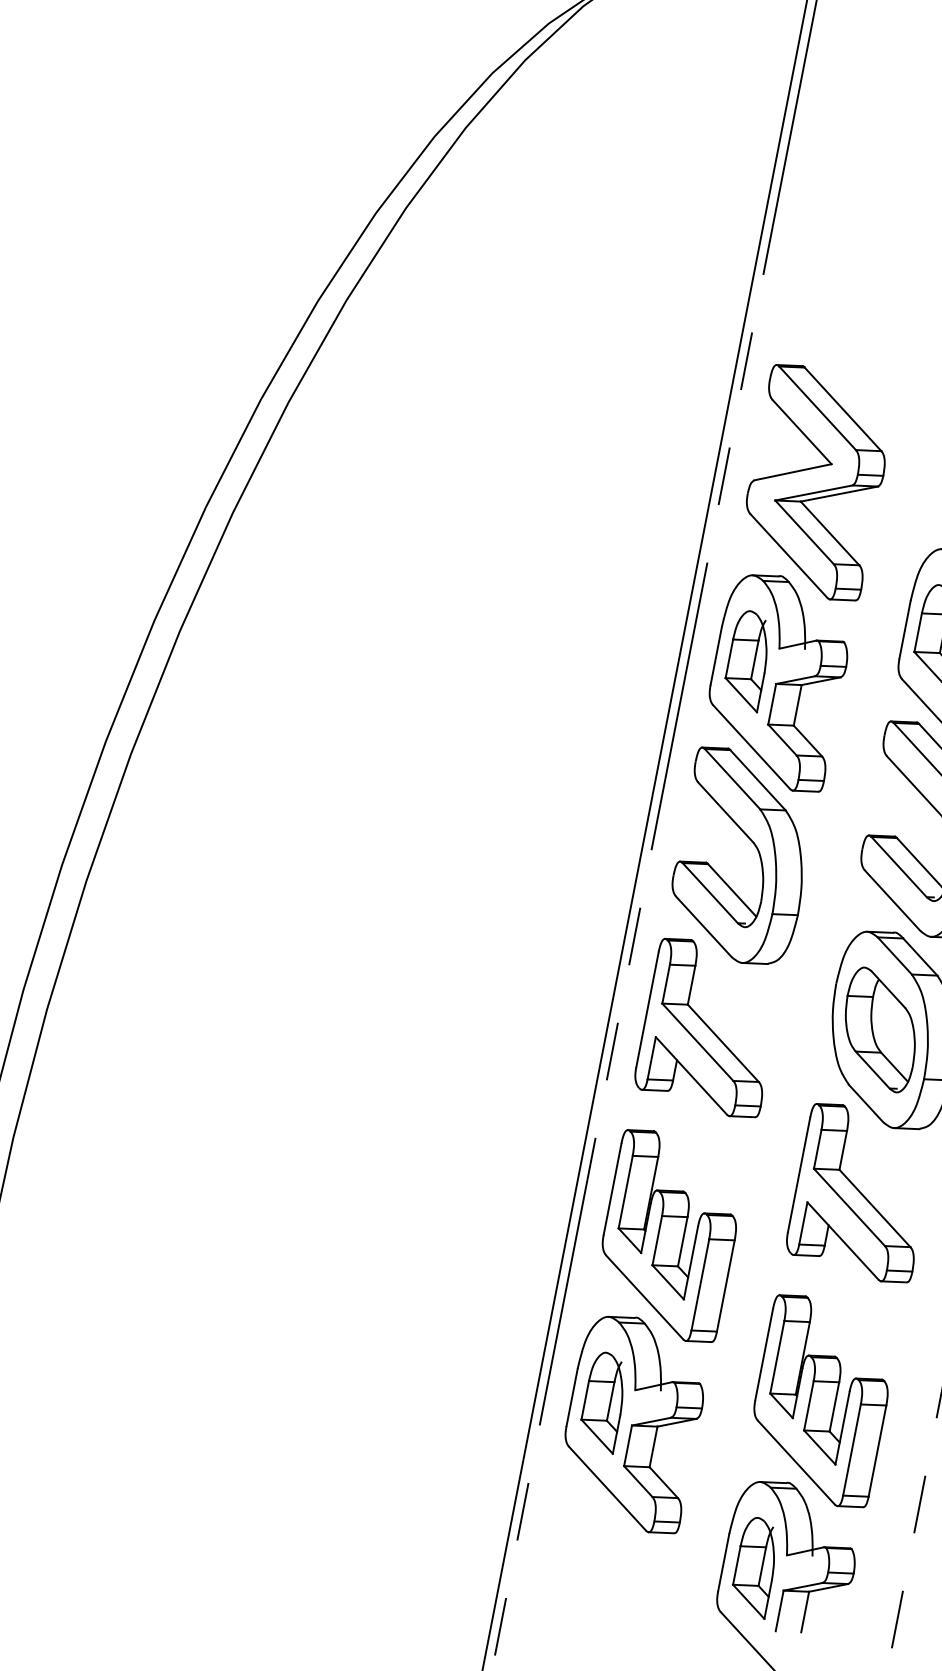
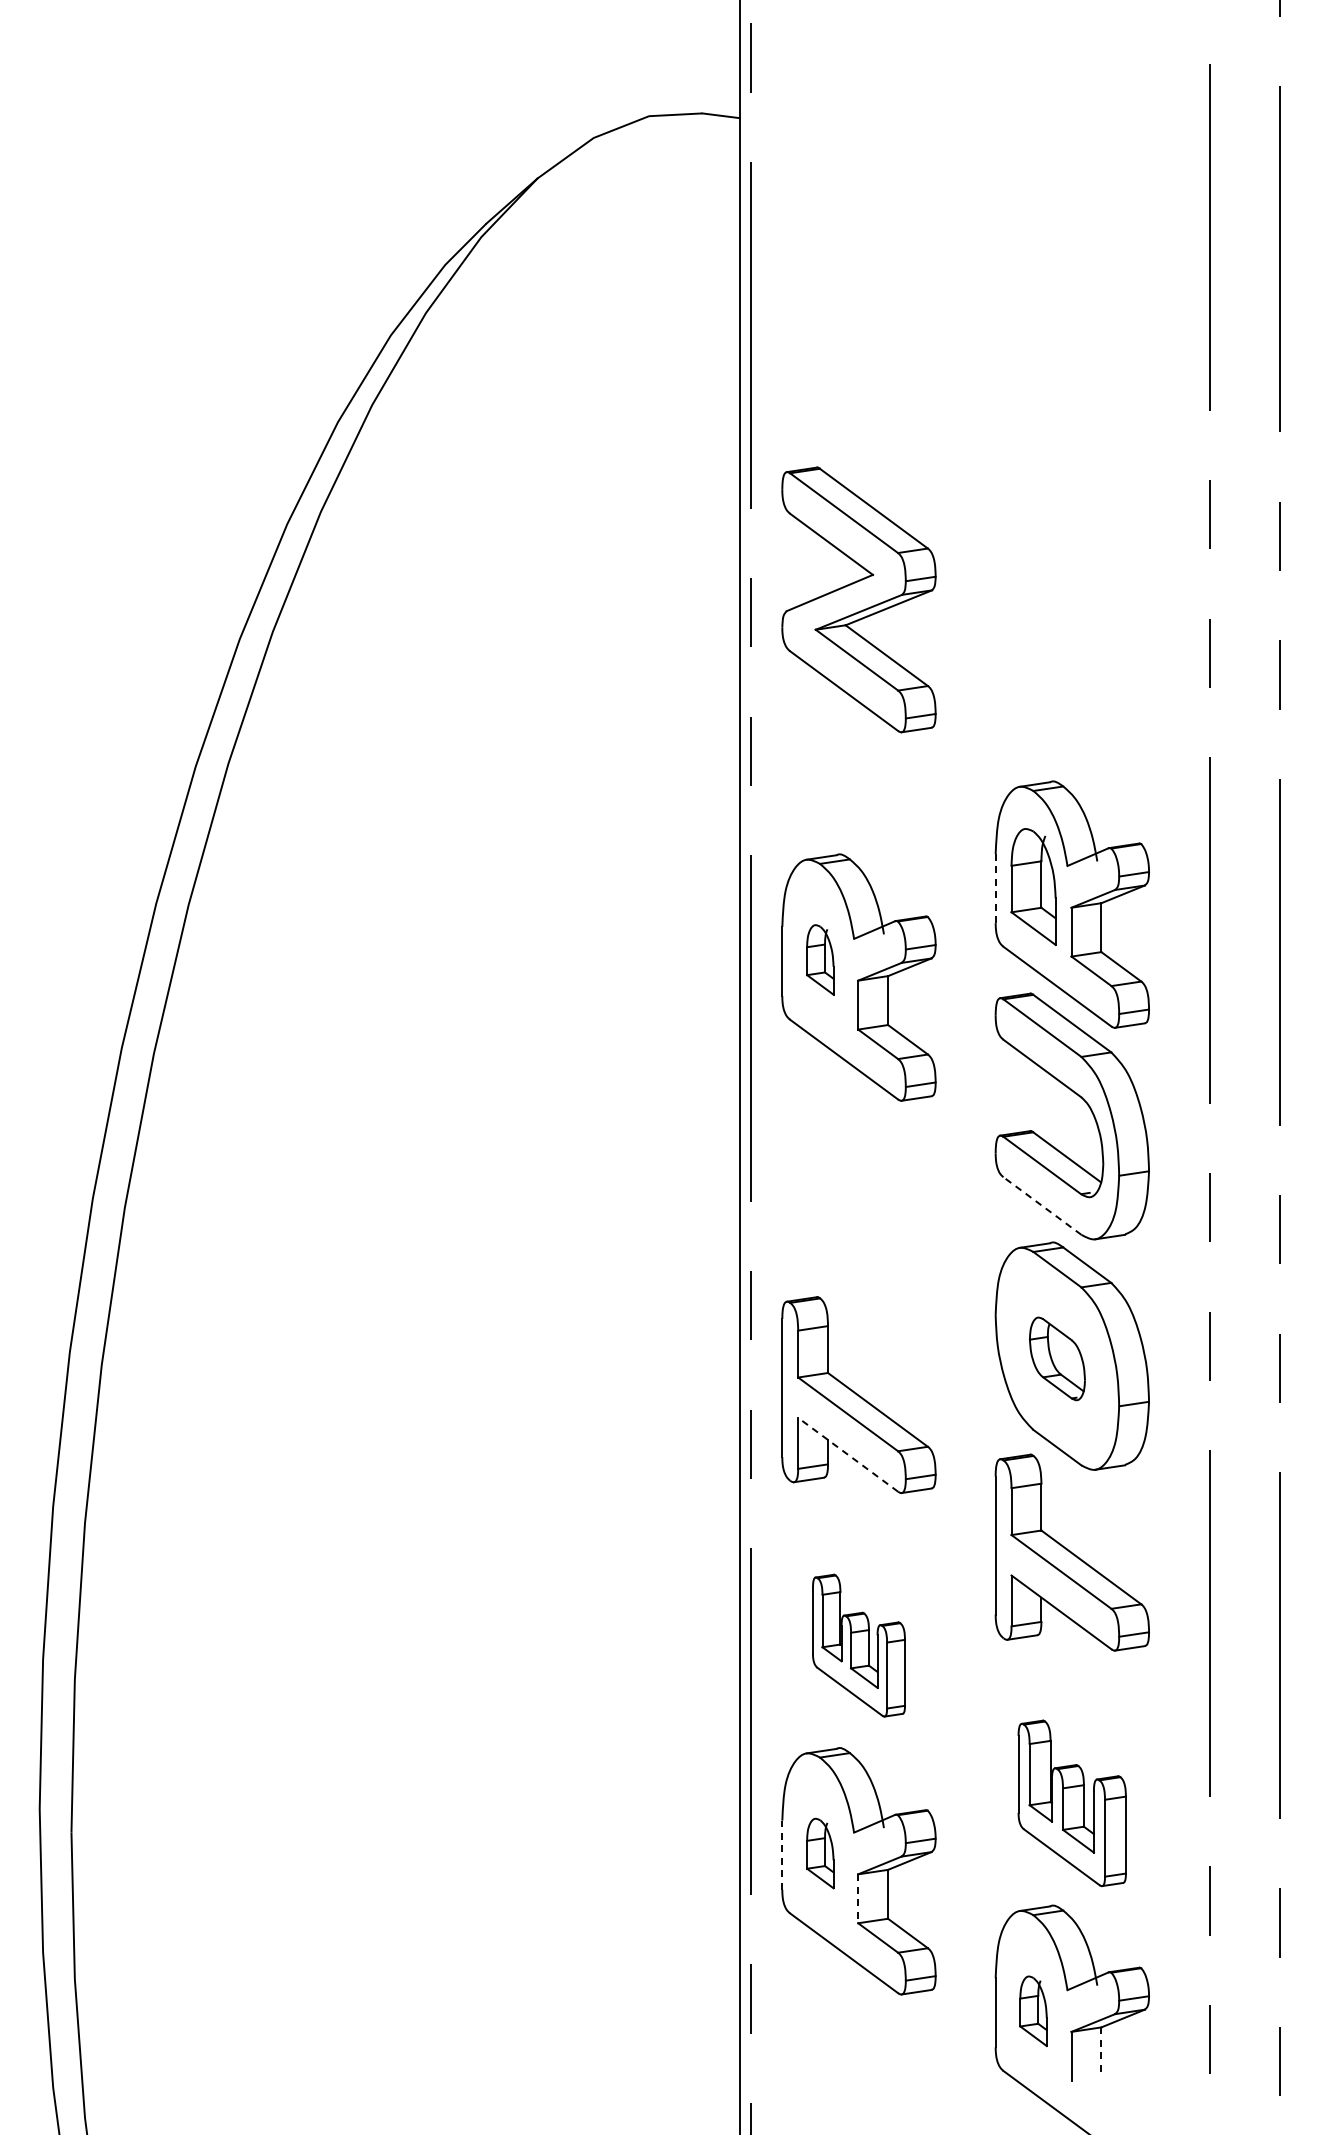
part: (815, 482) -> (858, 599), moved
line: (904, 629) -> (995, 888), solid -> dashed
part: (748, 660) -> (820, 959), size x0.6
part: (757, 851) -> (874, 1179), removed
line: (892, 900) -> (1042, 1205), solid -> dashed
part: (880, 1029) -> (1057, 1358), size x0.6
line: (690, 1075) -> (847, 1454), solid -> dashed
part: (669, 1235) -> (858, 1645), size x0.6
line: (572, 1397) -> (782, 1855), solid -> dashed
part: (820, 1401) -> (1071, 1803), size x0.7
part: (604, 1402) -> (820, 1853), size x0.6
line: (628, 1446) -> (858, 1899), solid -> dashed
part: (755, 1567) -> (1033, 2011), size x0.6
line: (805, 1612) -> (1101, 2052), solid -> dashed

